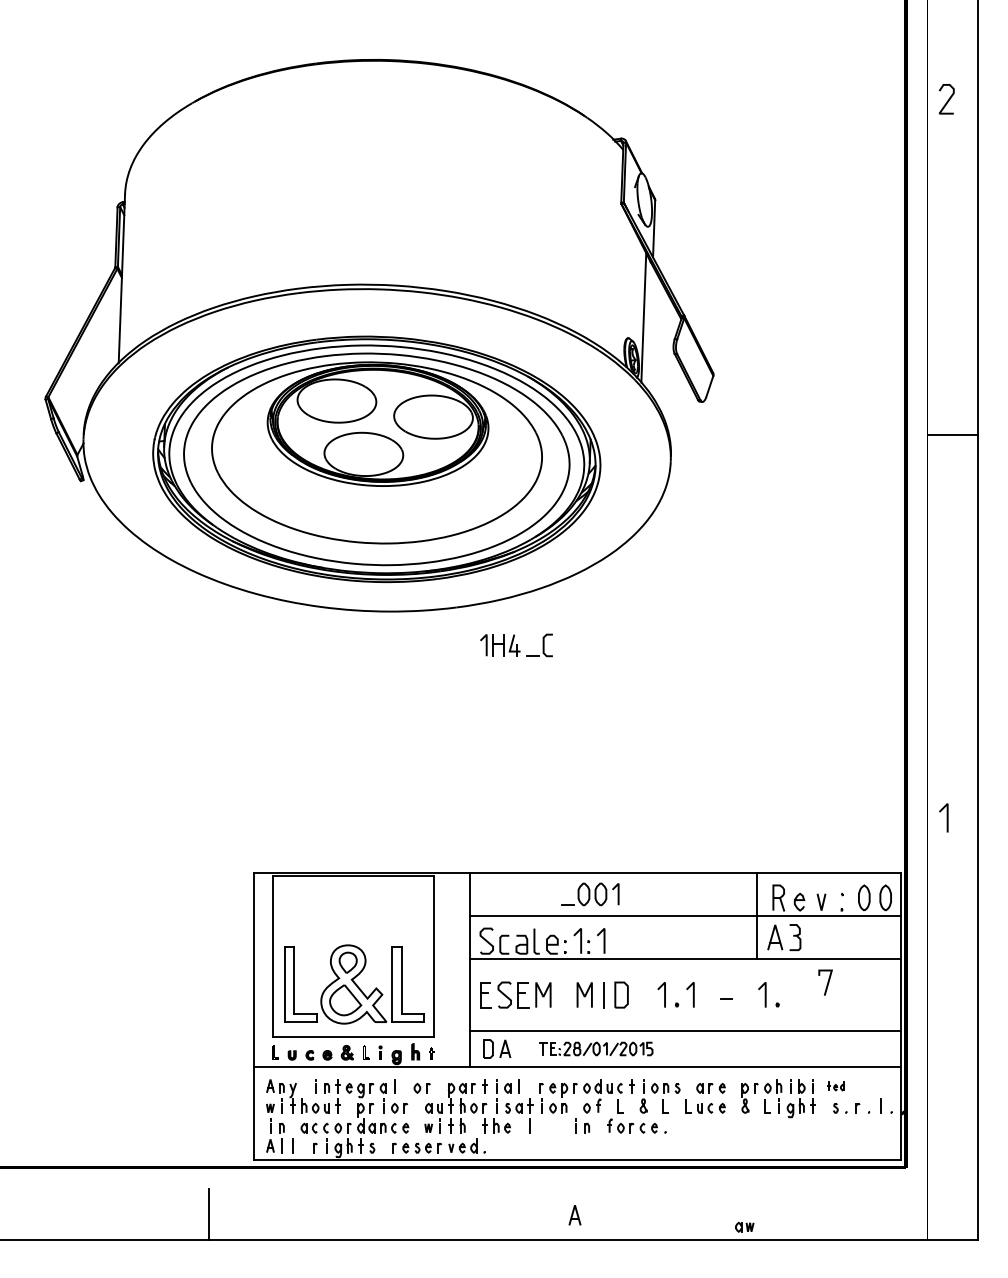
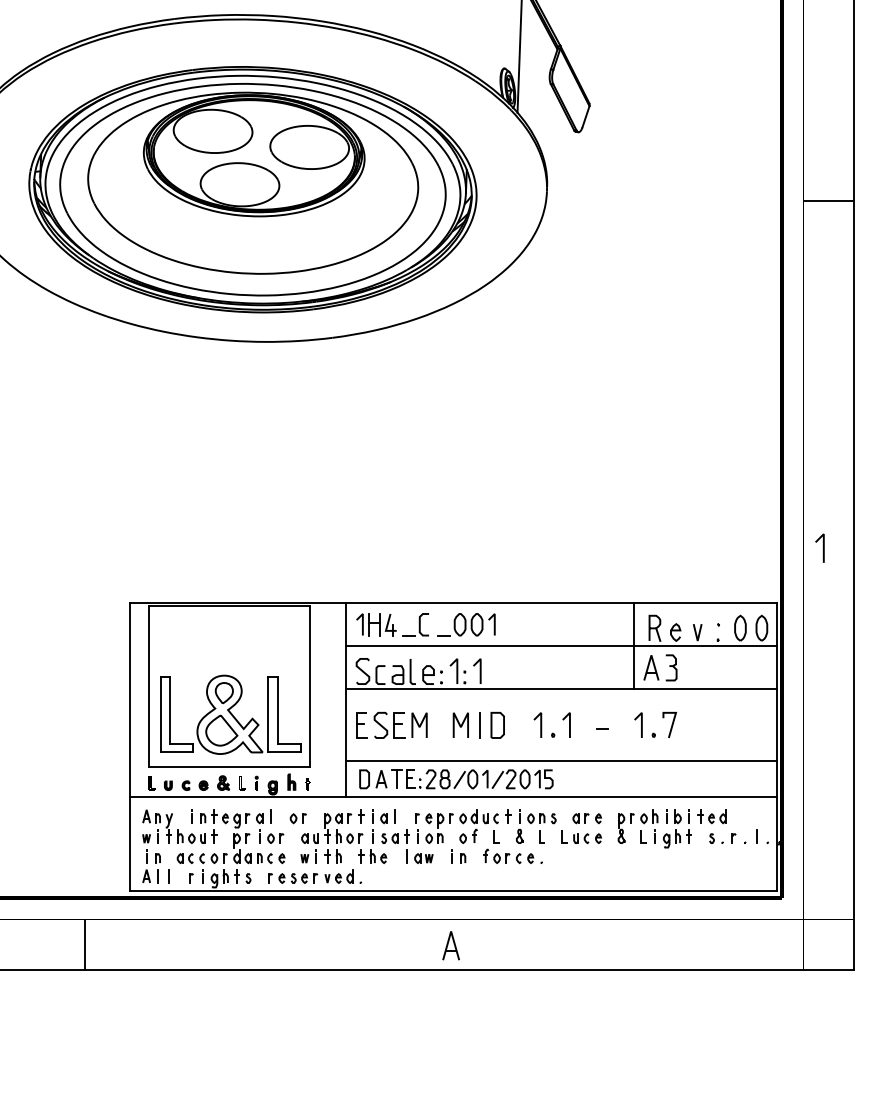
line: (952, 435) -> (828, 200), moved
part: (516, 645) -> (392, 624), moved
line: (827, 982) -> (671, 724), moved
part: (596, 1048) -> (472, 778), size x1.43
part: (835, 1086) -> (711, 816), size x1.67
part: (574, 1214) -> (450, 944), size x1.43
part: (744, 1226) -> (423, 857), moved

